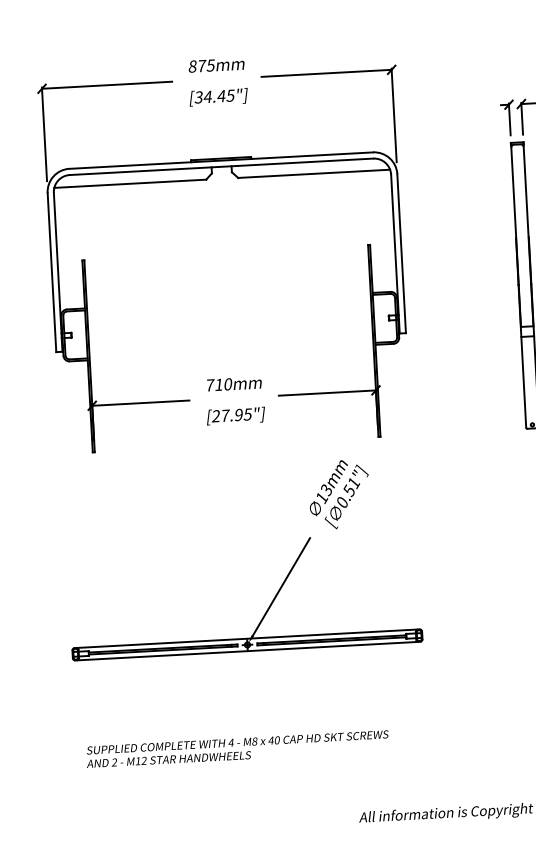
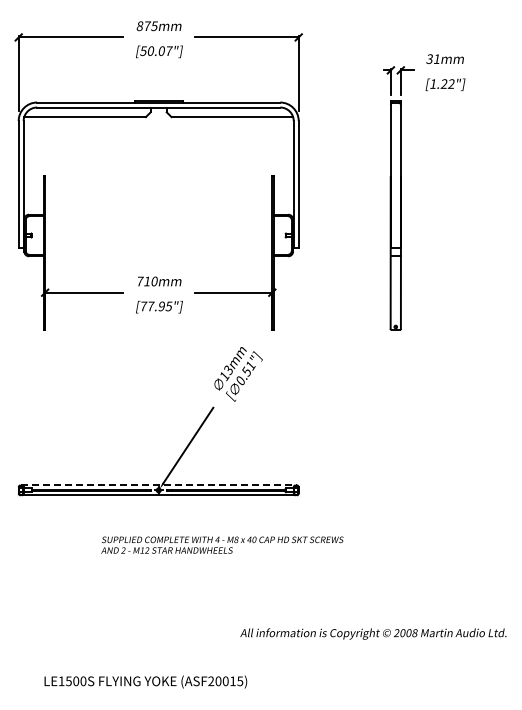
text: (214, 95) -> (156, 50), [34.45"] -> [50.07"]
text: (216, 416) -> (143, 306), [27.95"] -> [77.95"]
line: (248, 638) -> (159, 485), solid -> dashed
text: (237, 748) -> (222, 544), moved

